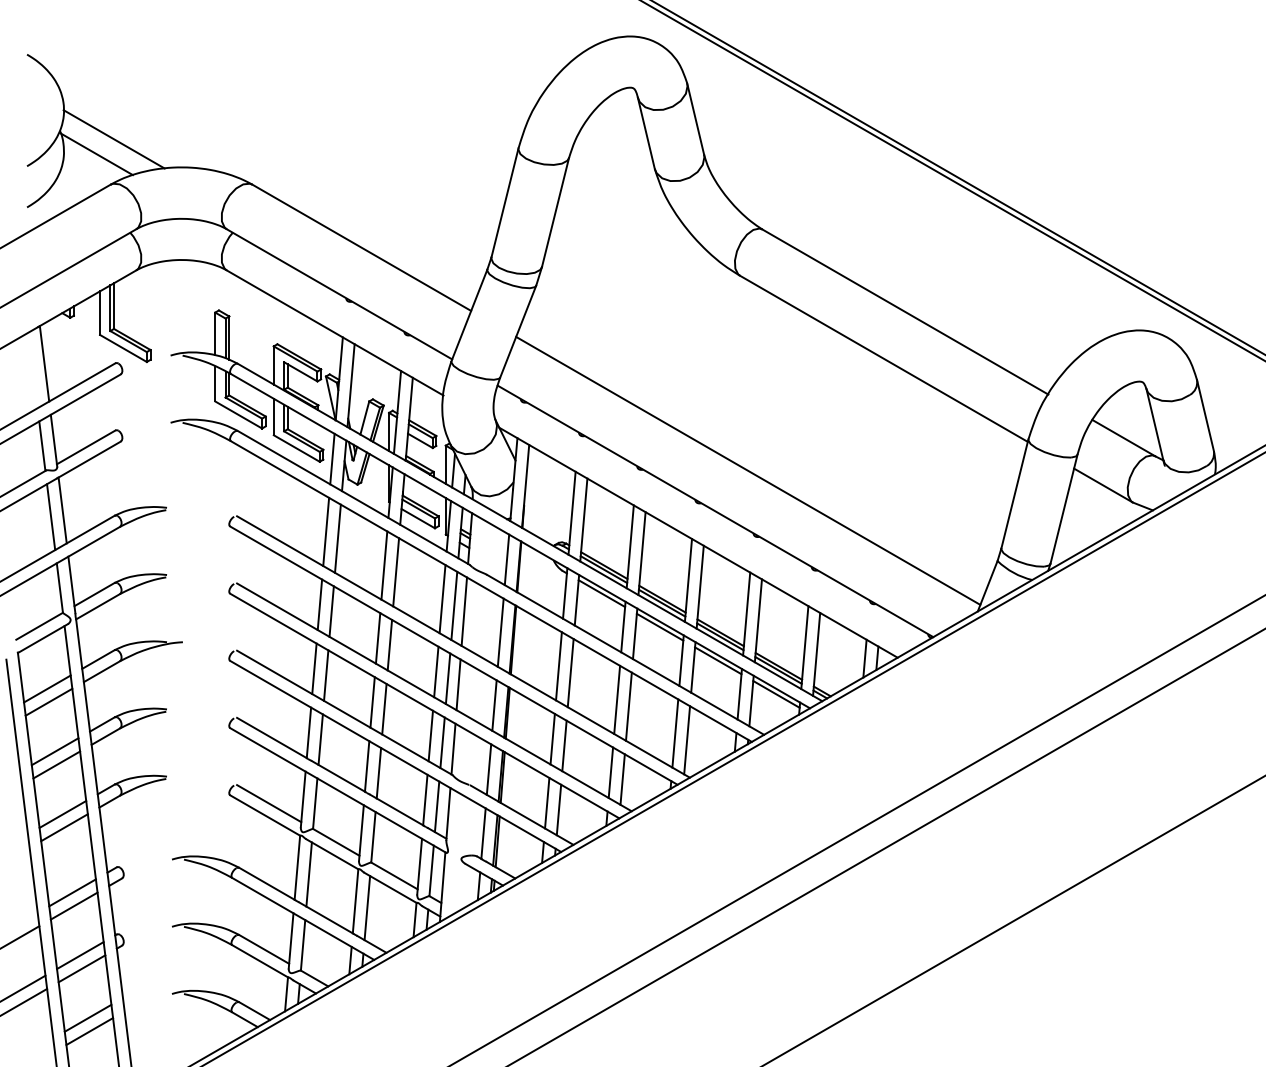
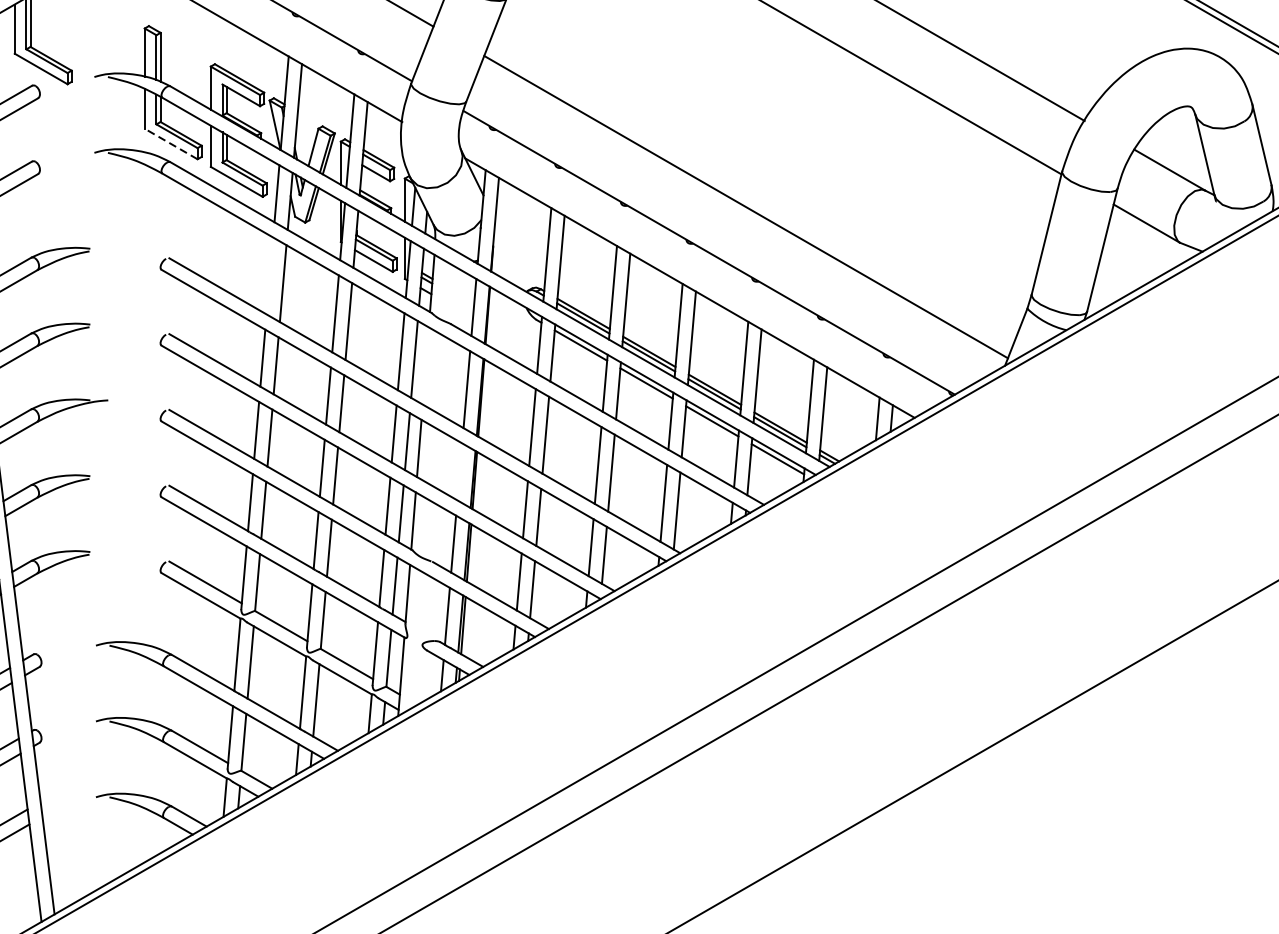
line: (238, 414) -> (170, 143), solid -> dashed
line: (326, 531) -> (270, 275), removed
line: (464, 611) -> (425, 365), removed
line: (494, 705) -> (459, 471), removed

